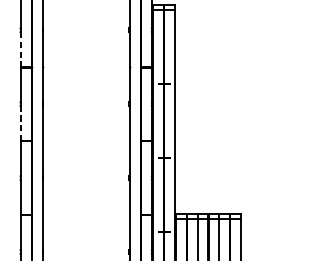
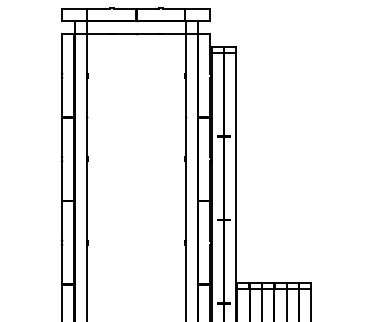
line: (21, 49) -> (62, 97), dashed -> solid
line: (21, 123) -> (62, 181), dashed -> solid

